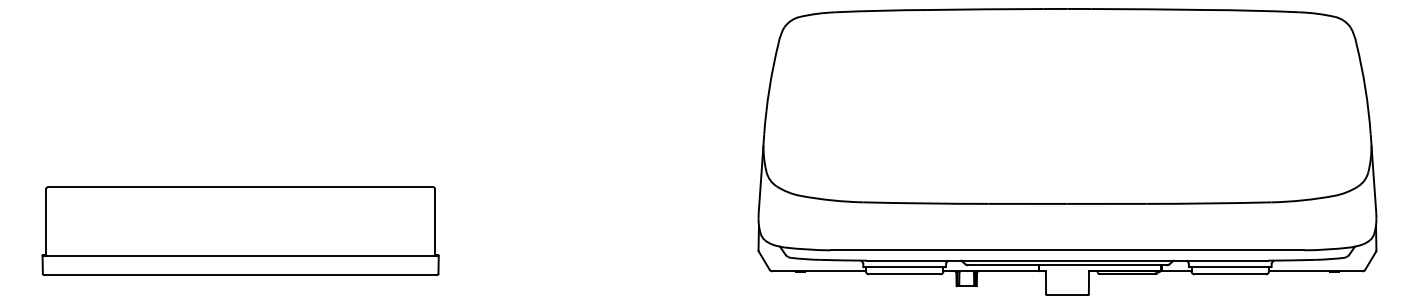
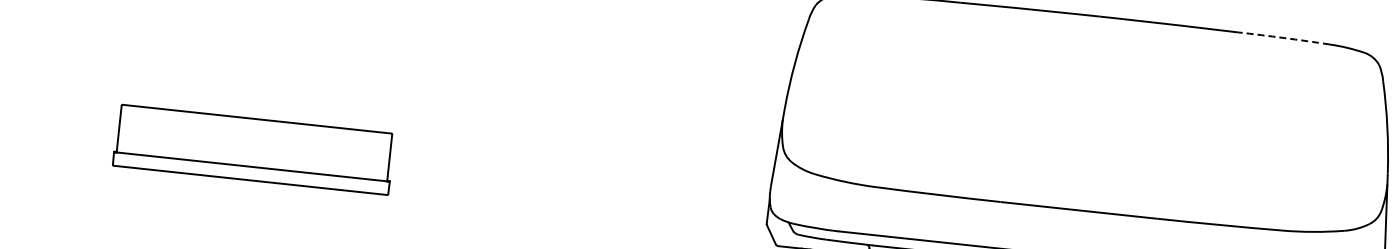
arc: (1253, 10) -> (1284, 37), solid -> dashed
part: (240, 231) -> (253, 149), size x0.7

